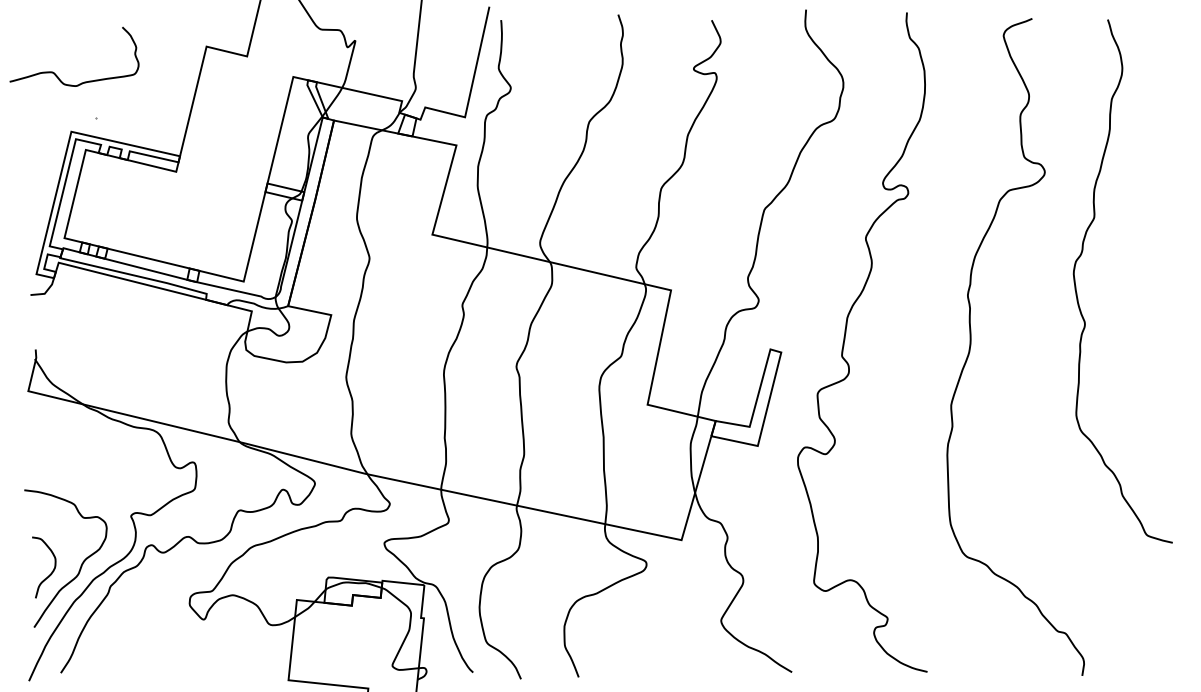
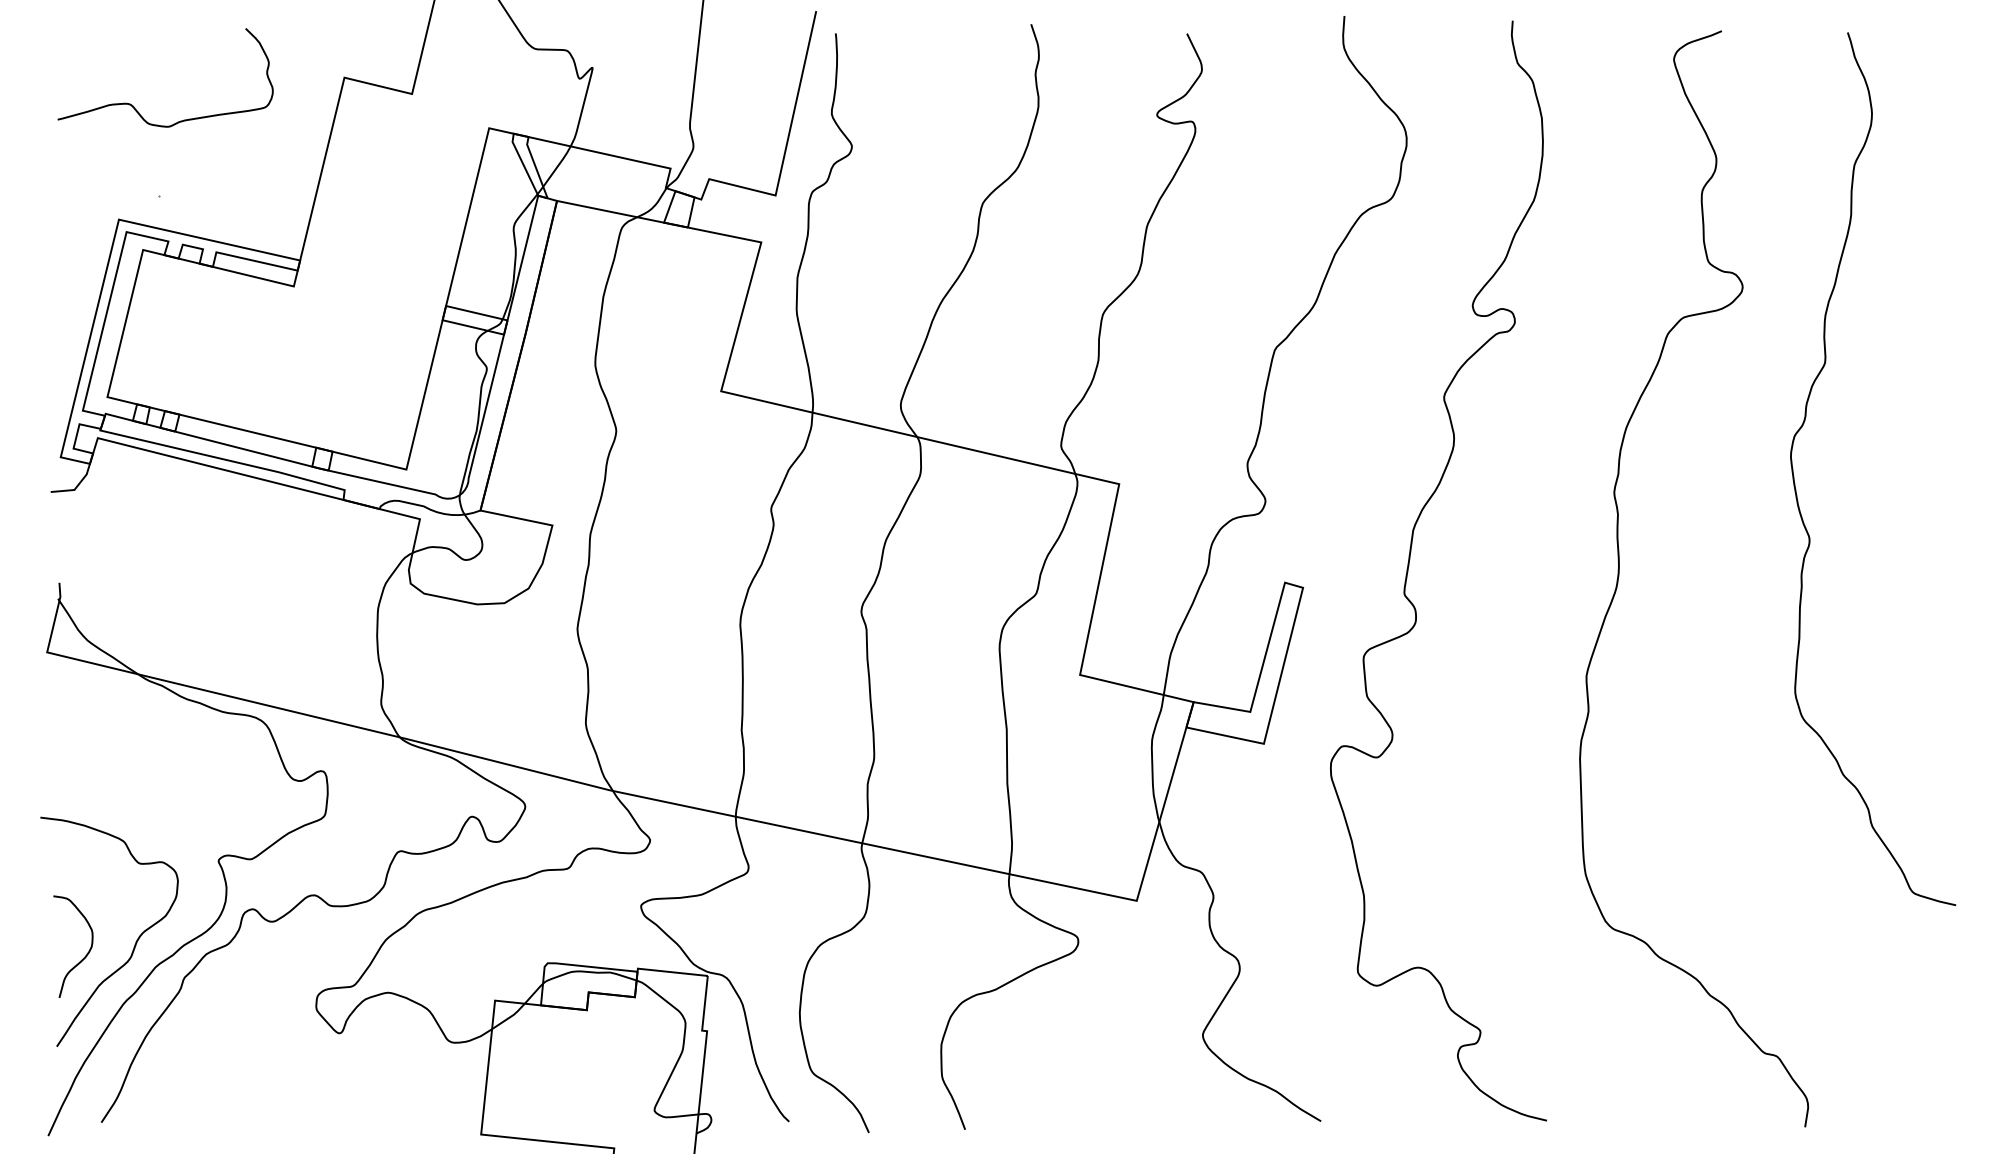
curve: (56, 74) -> (135, 107), moved

